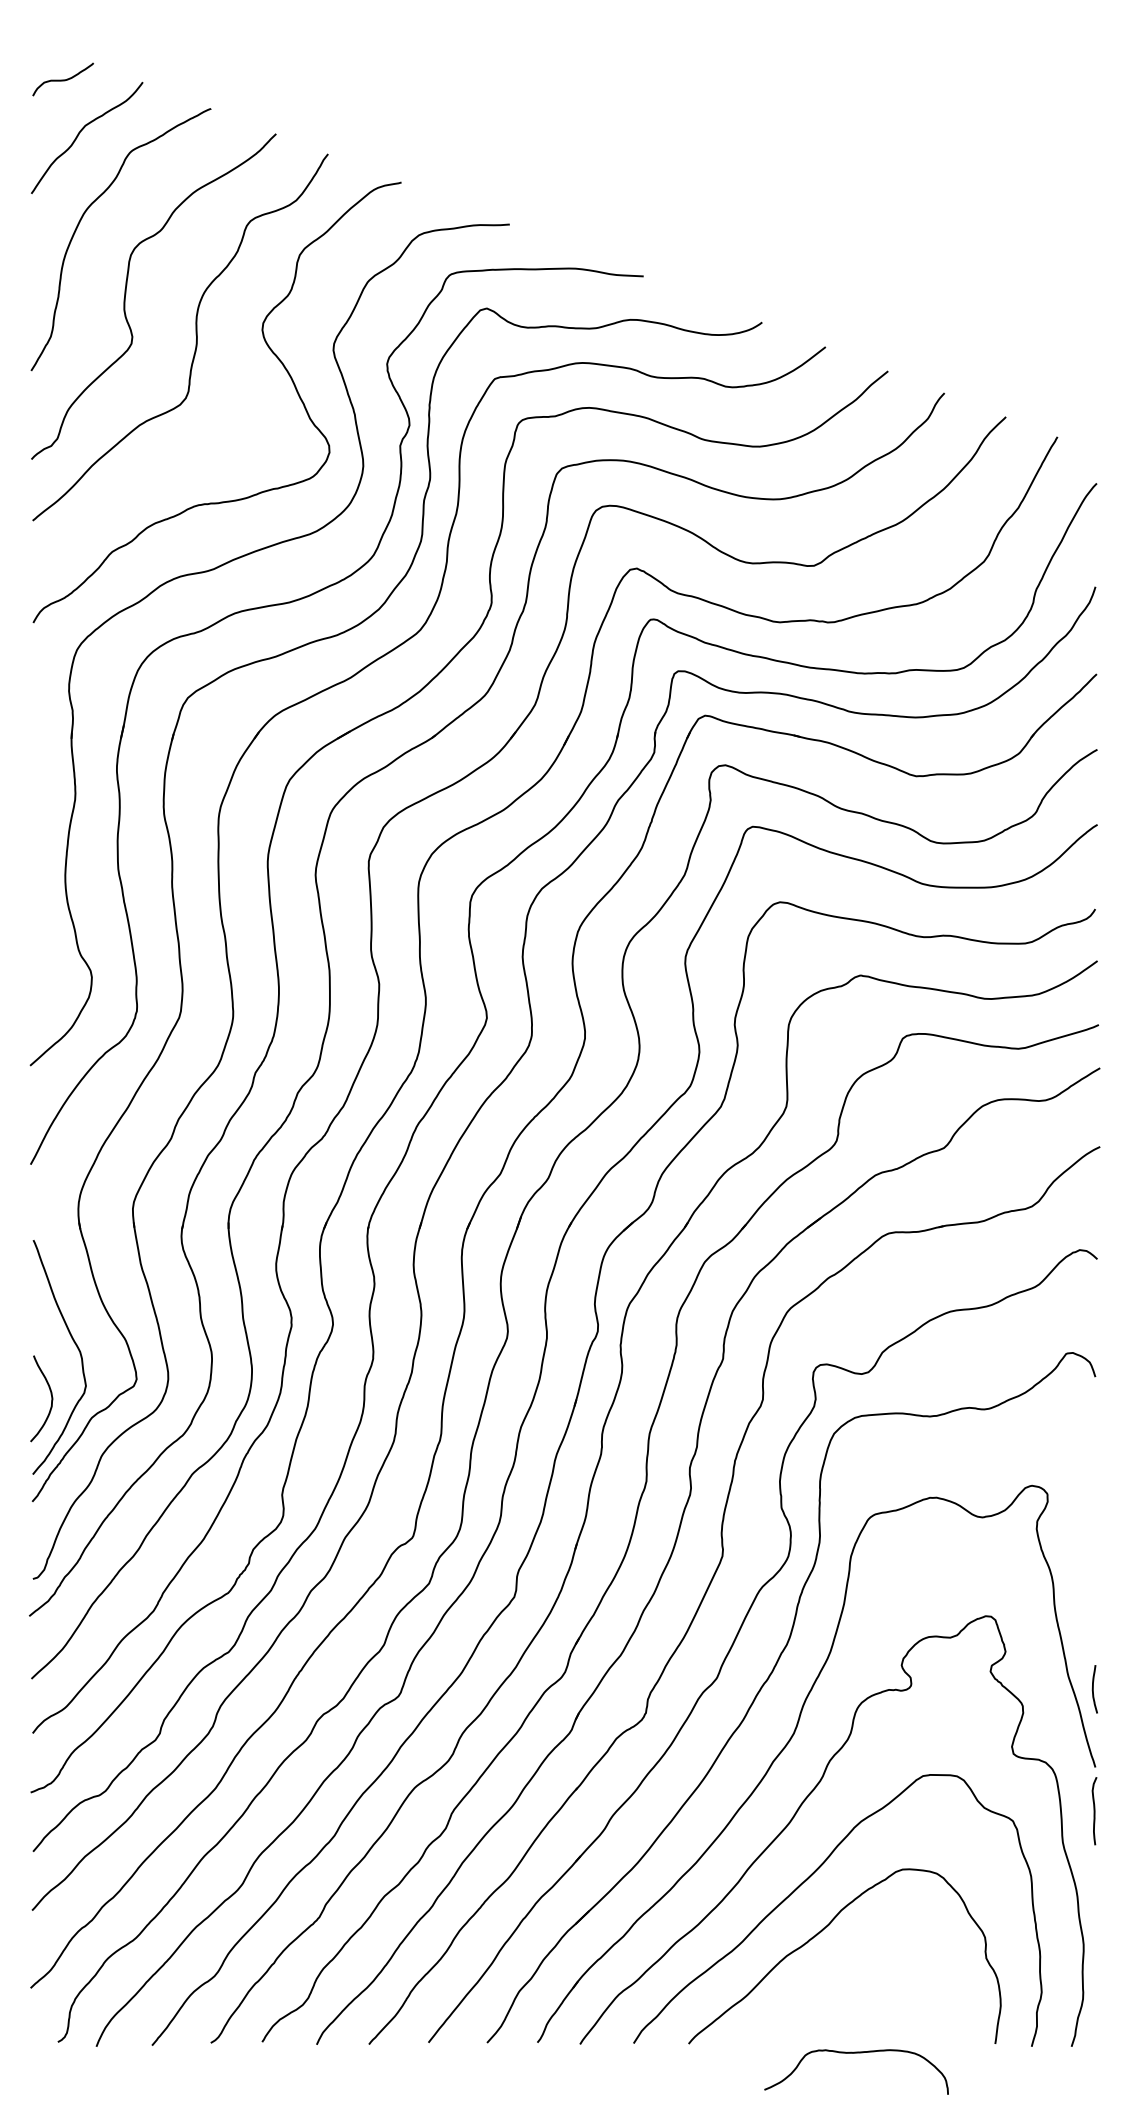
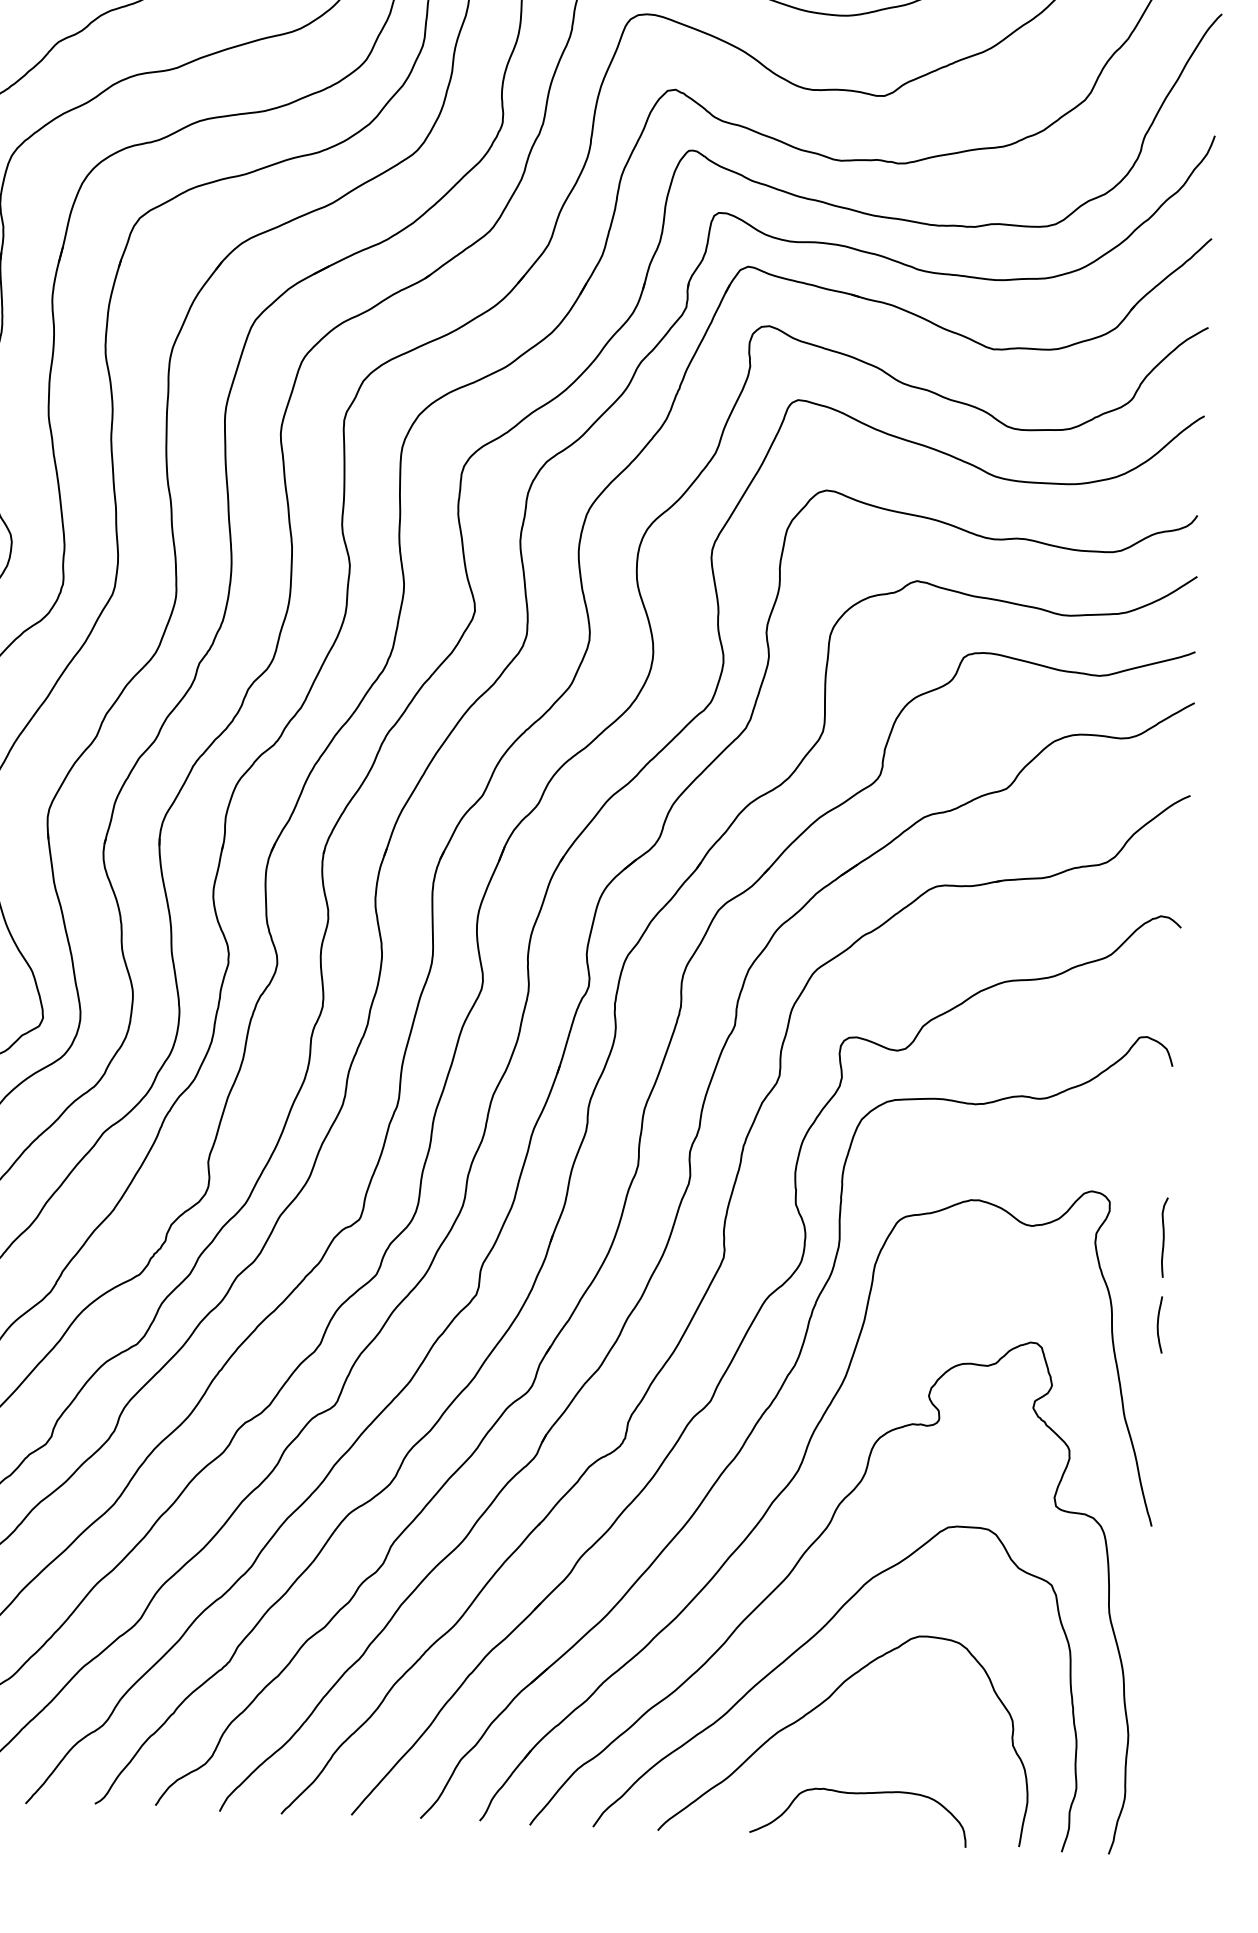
curve: (1093, 1689) -> (1158, 1325), moved
curve: (1094, 1811) -> (1163, 1237), moved
curve: (856, 2053) -> (859, 1794), moved

